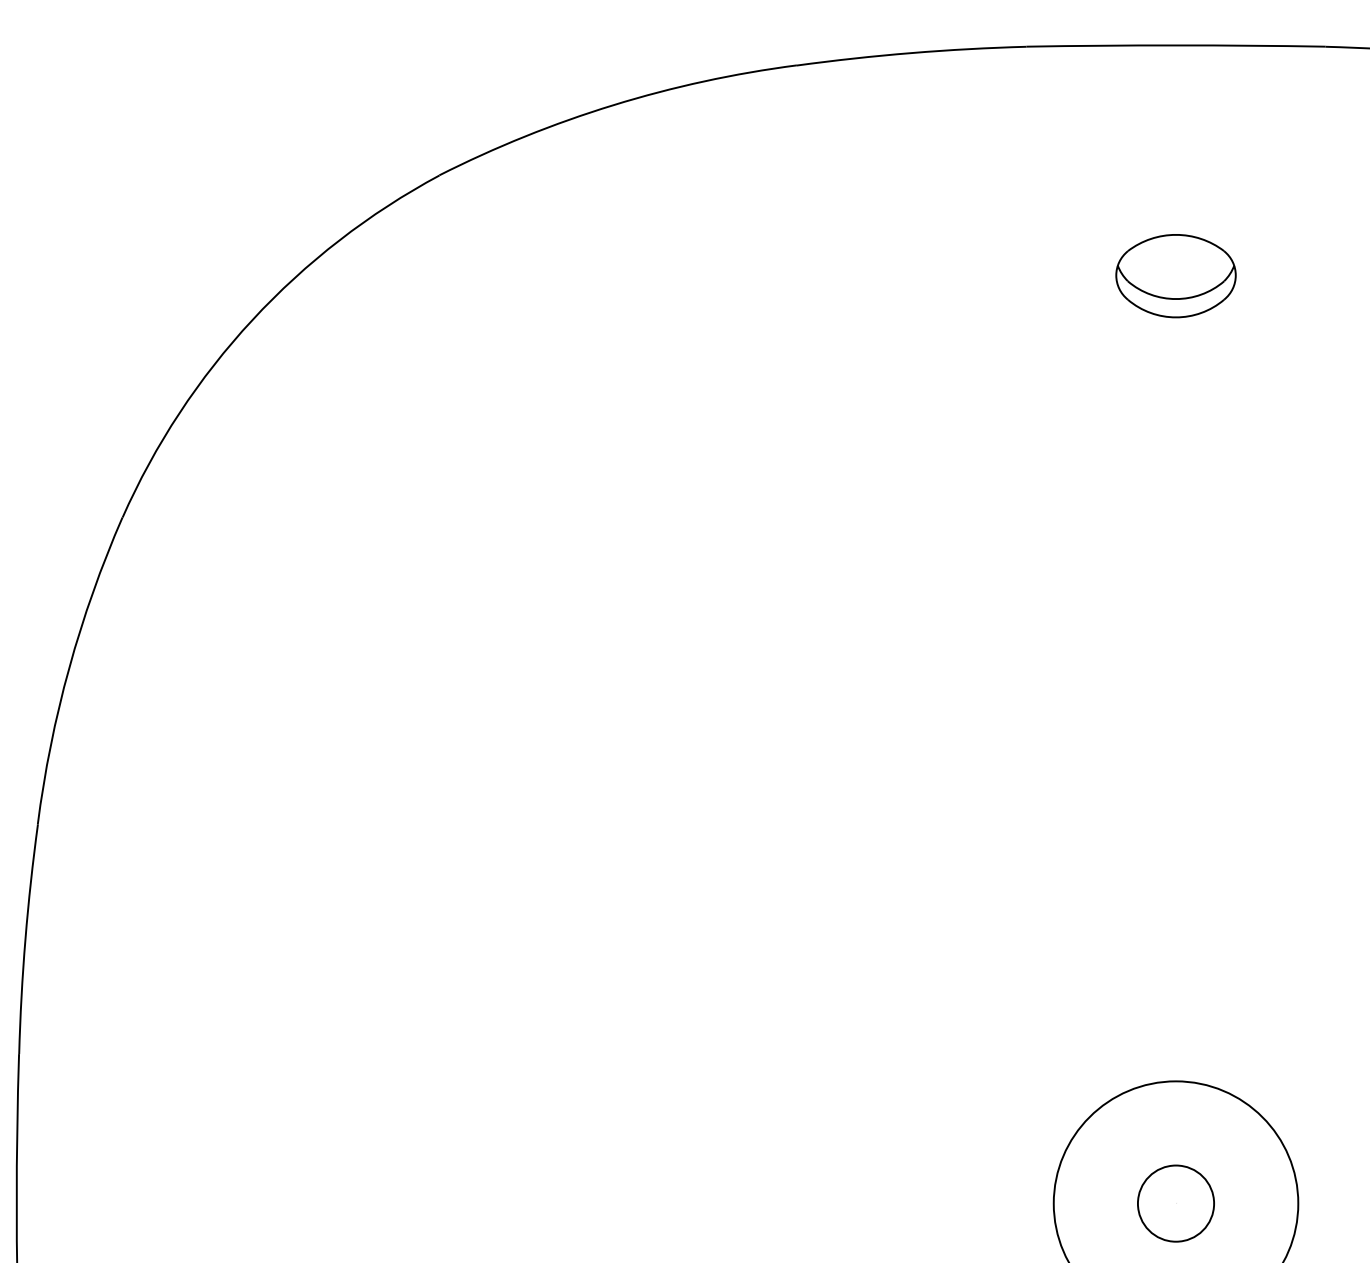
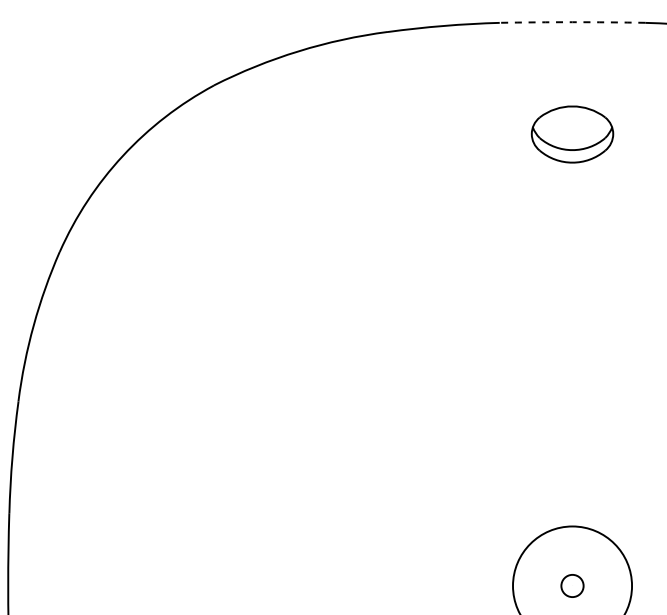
arc: (1176, 45) -> (572, 22), solid -> dashed
part: (1176, 276) -> (572, 134), size x1.4
circle: (1176, 1202) -> (572, 585), size x0.6

